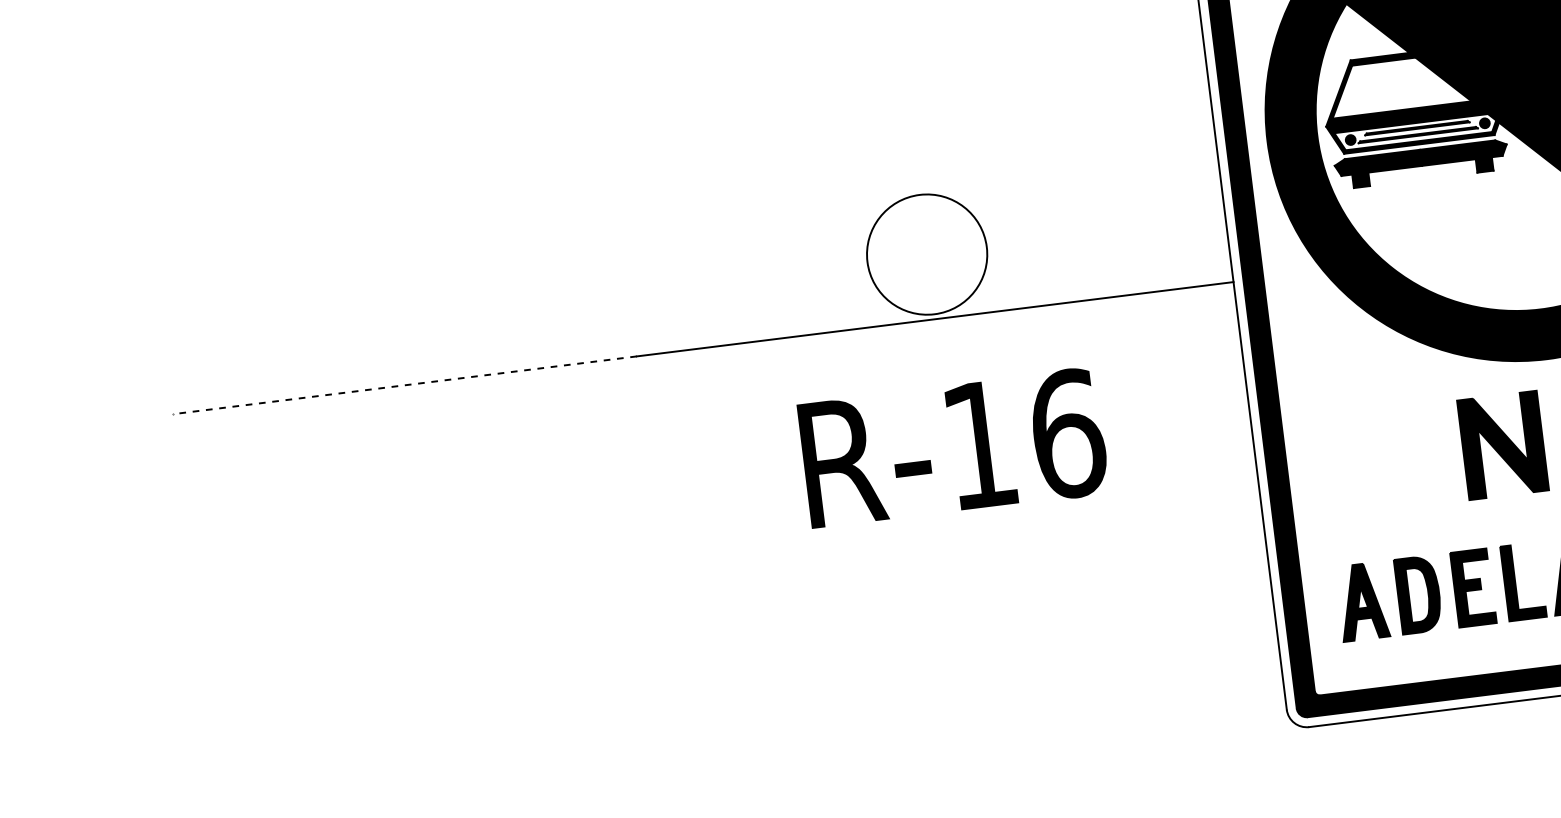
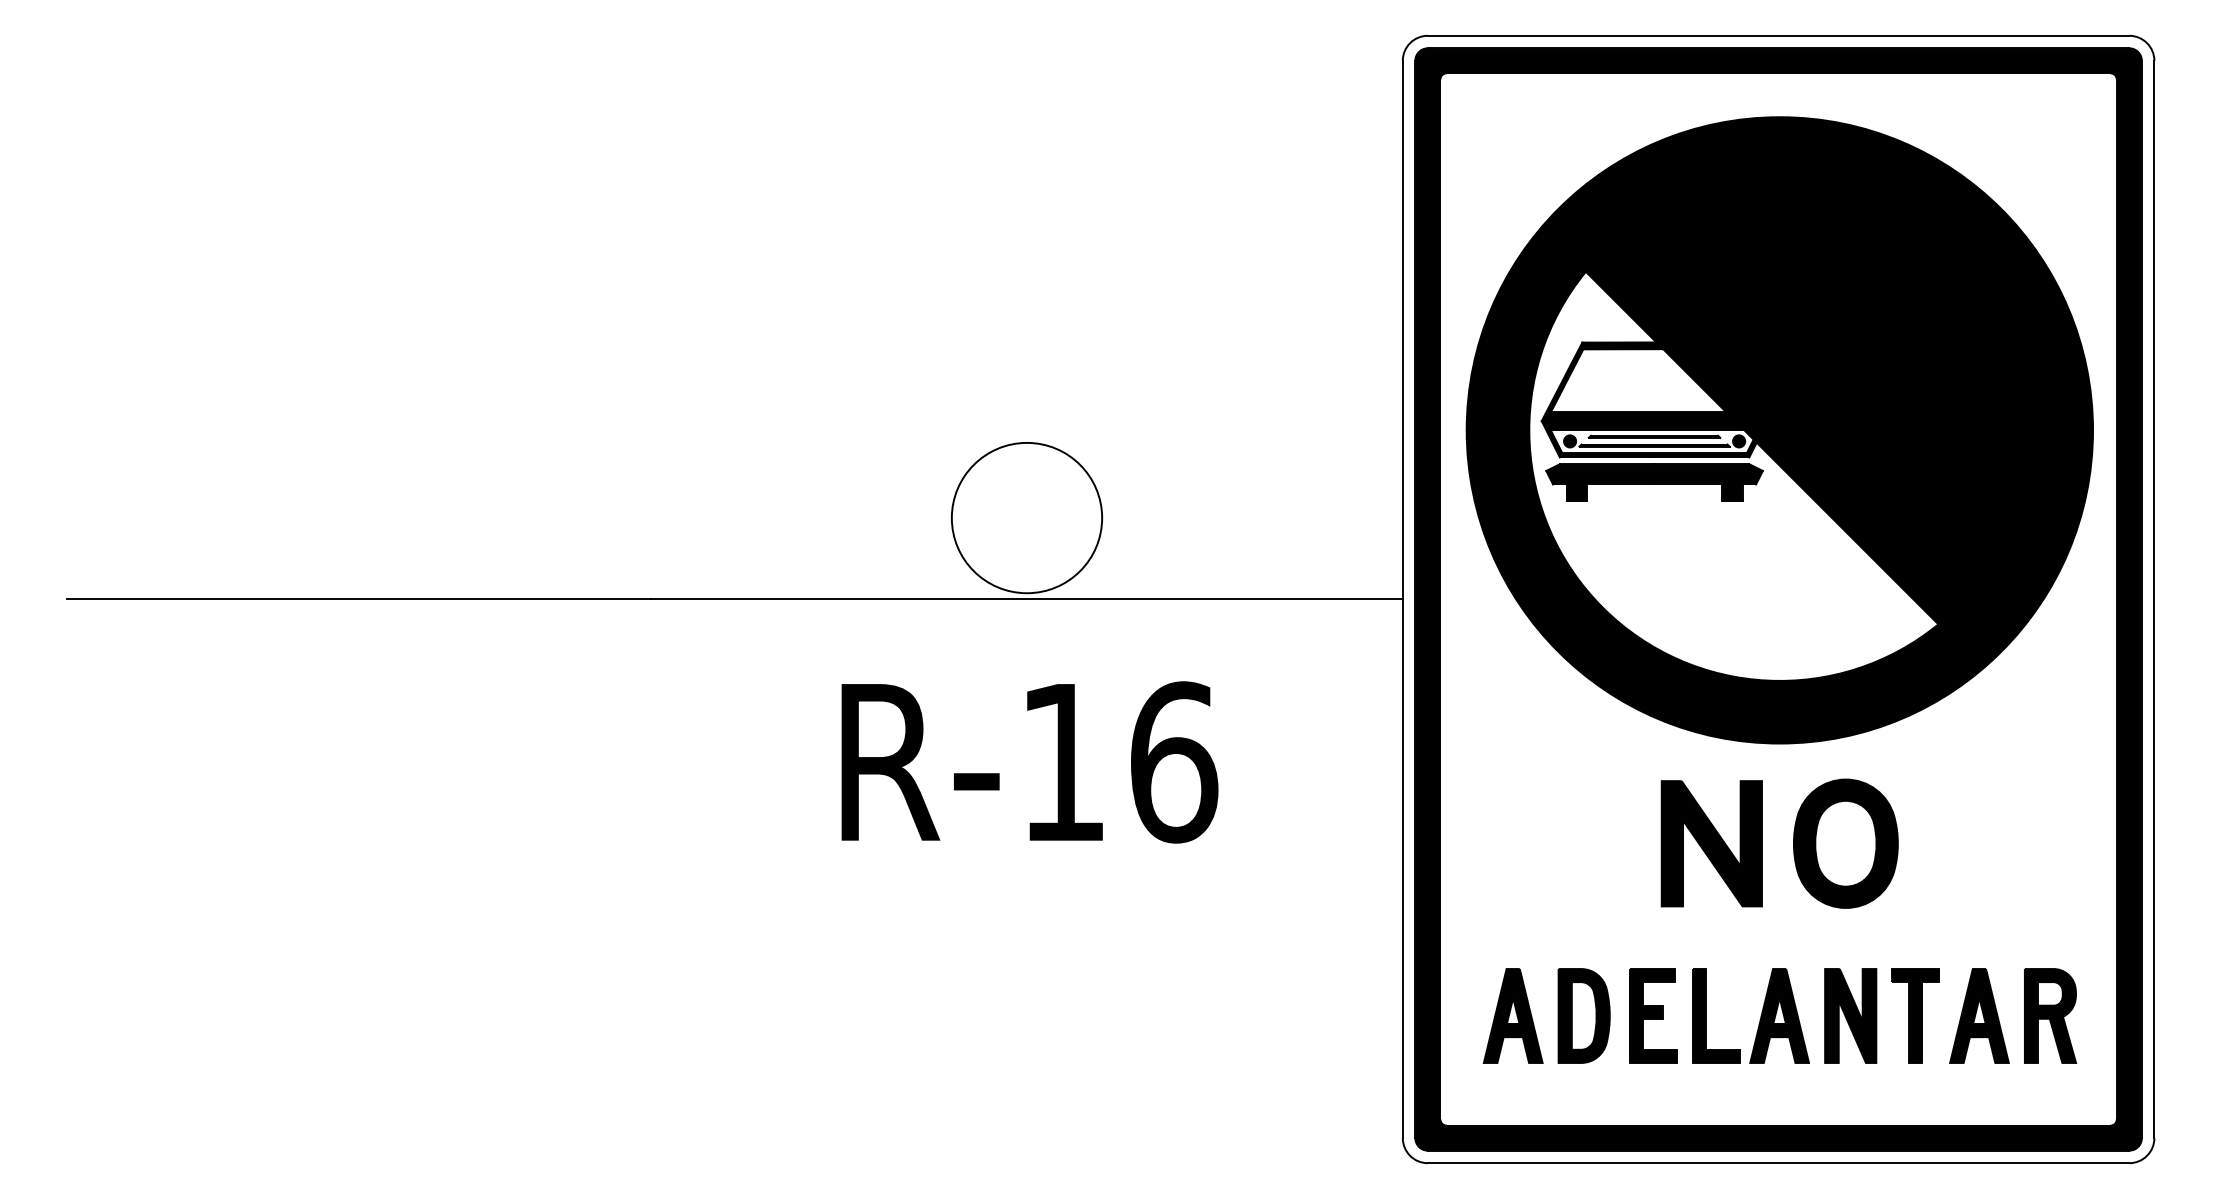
line: (404, 385) -> (358, 599), dashed -> solid

